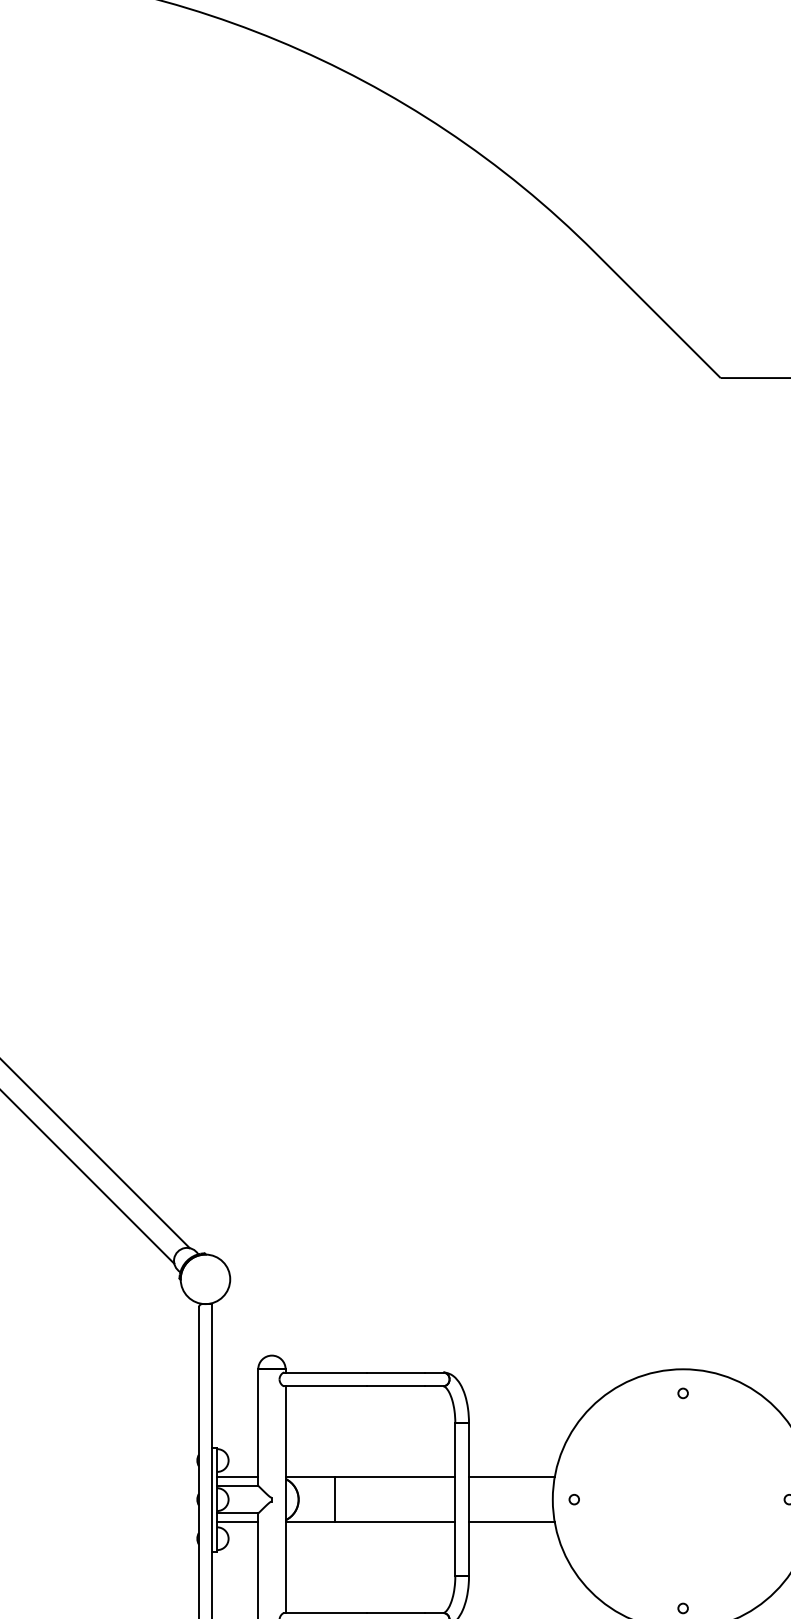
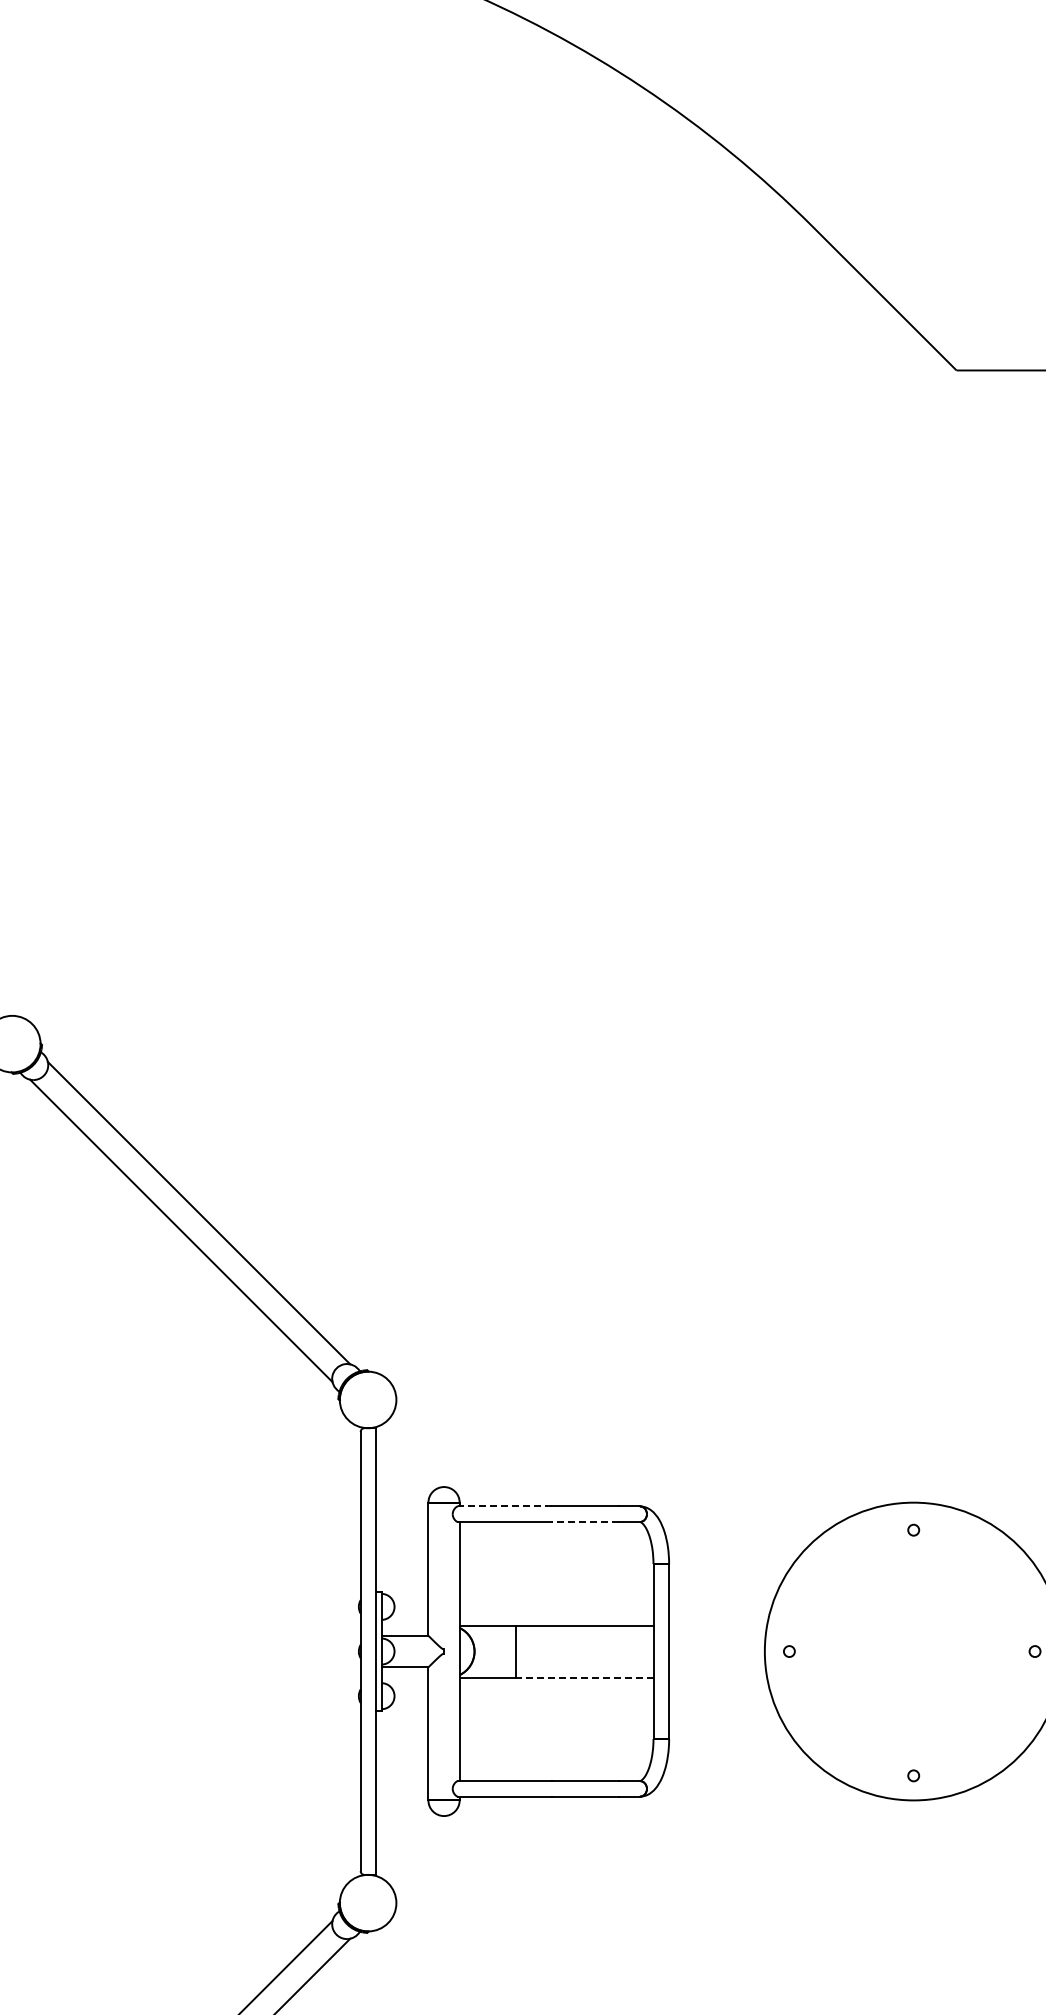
line: (324, 1372) -> (504, 1506), solid -> dashed
line: (394, 1386) -> (584, 1522), solid -> dashed
line: (237, 1476) -> (404, 1625), removed
line: (512, 1476) -> (718, 1625), removed
line: (237, 1522) -> (404, 1677), removed
line: (394, 1522) -> (584, 1677), solid -> dashed
line: (512, 1522) -> (718, 1677), removed

